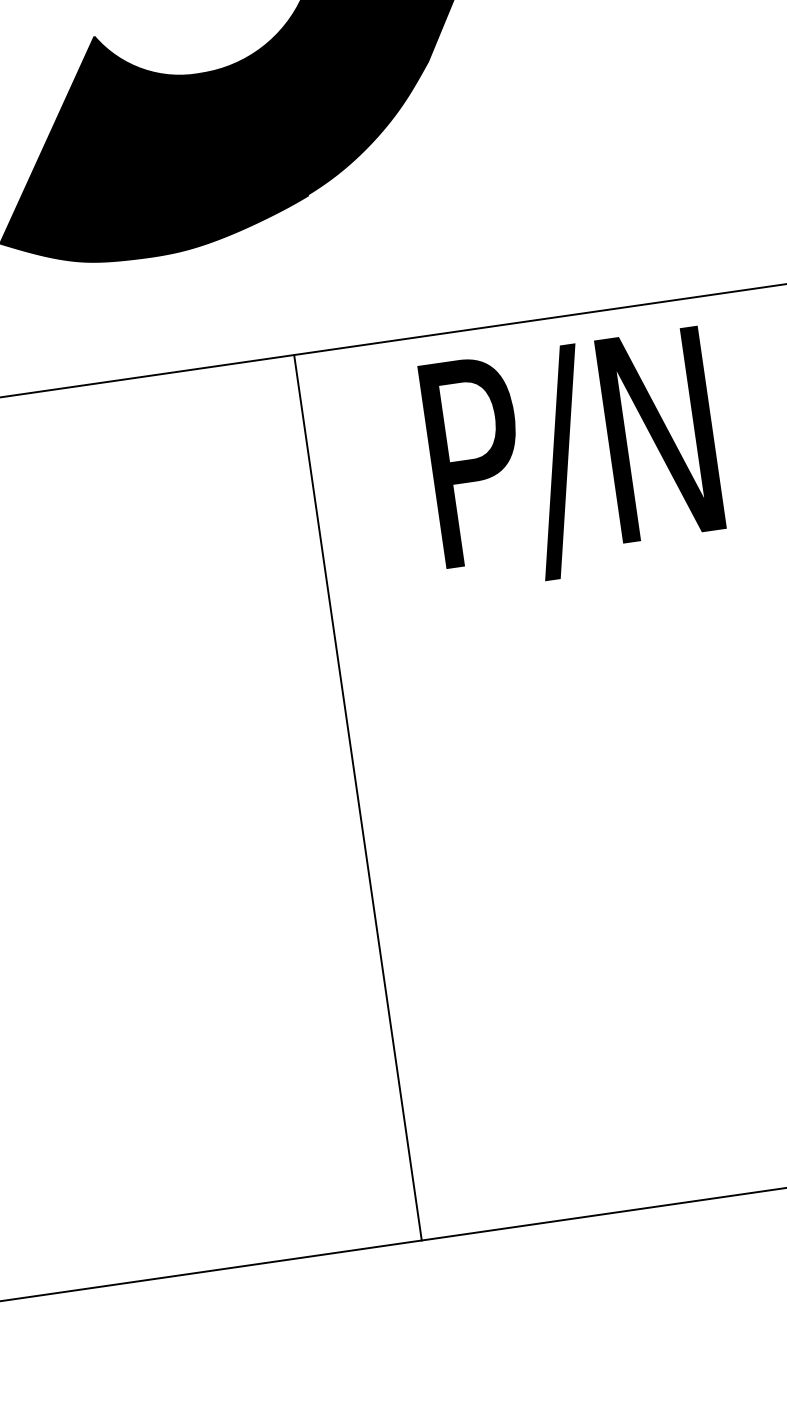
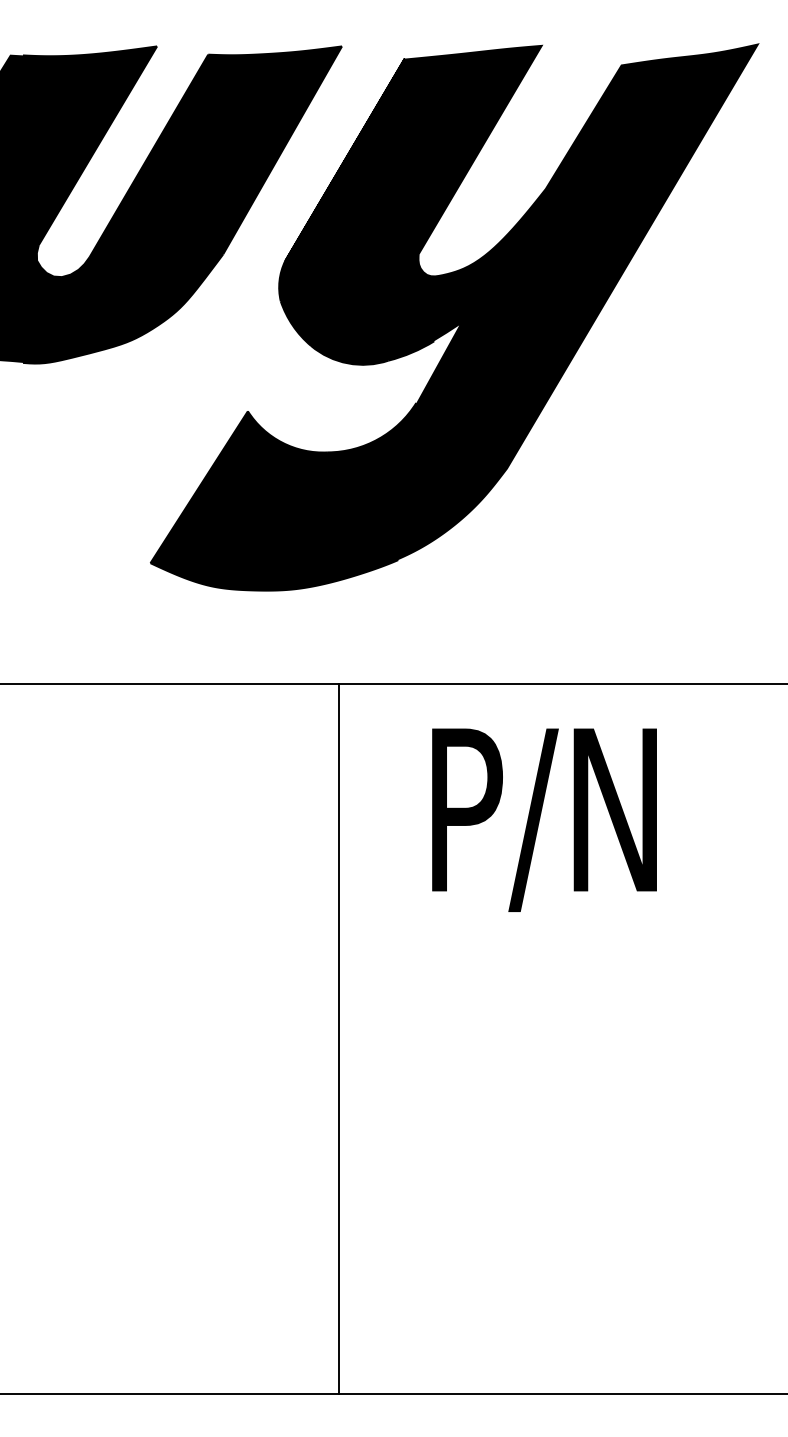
text: (573, 459) -> (544, 819), moved
line: (357, 797) -> (338, 1038), moved

